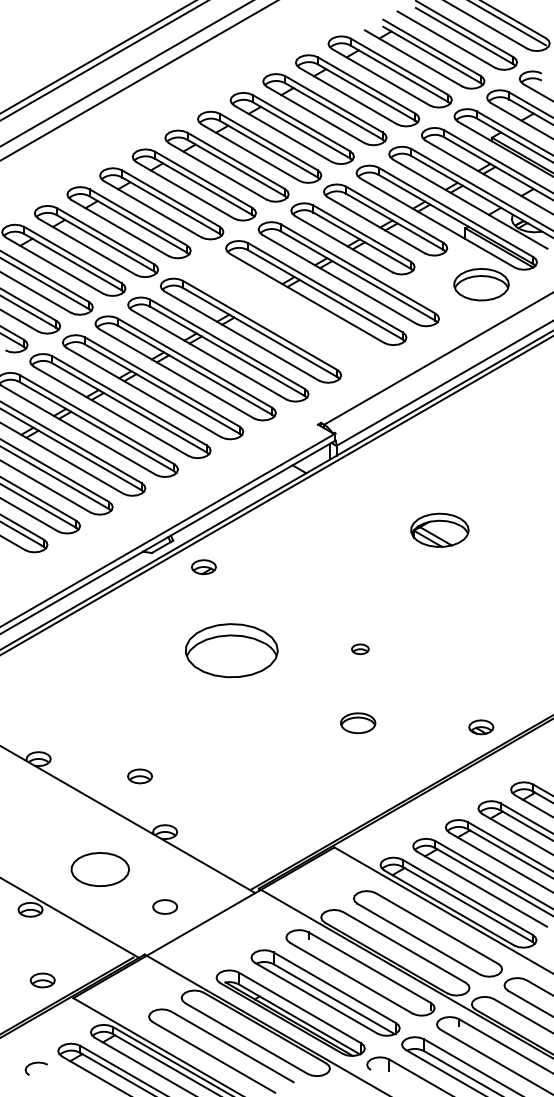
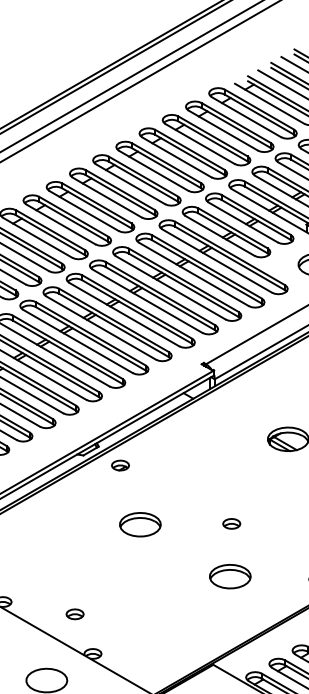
part: (283, 311) -> (177, 283), added
part: (231, 649) -> (140, 524), size x0.62
part: (360, 649) -> (231, 524), size x1.43
part: (357, 722) -> (229, 575), size x1.67

